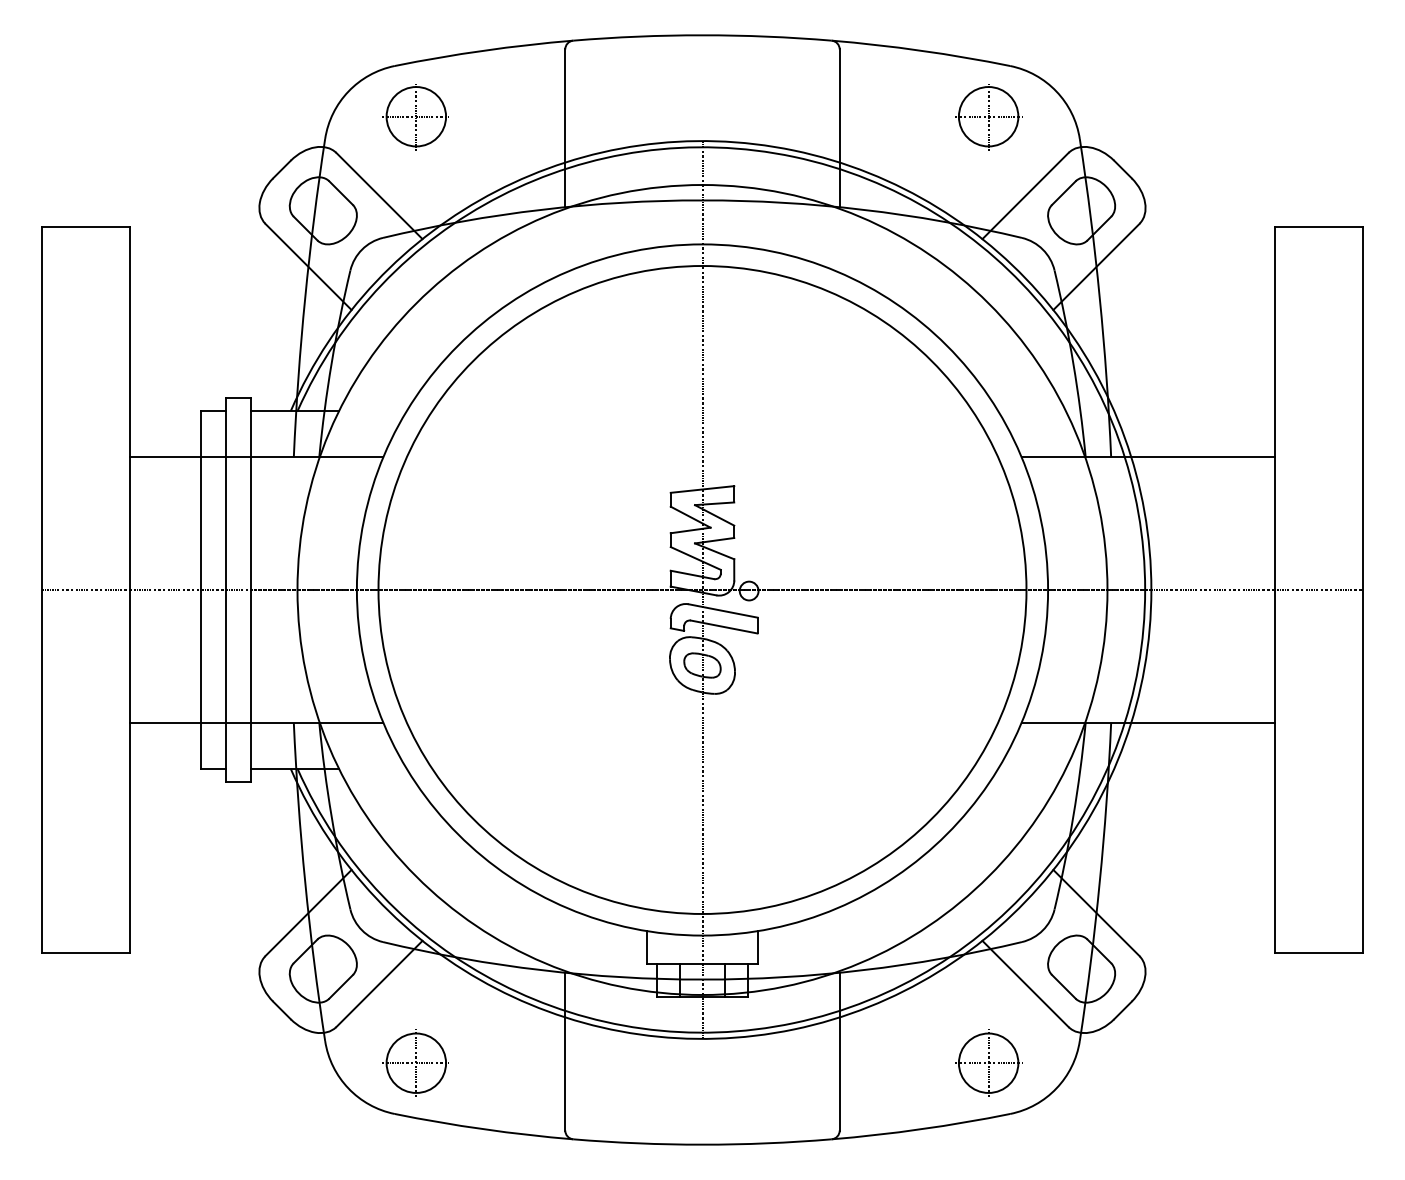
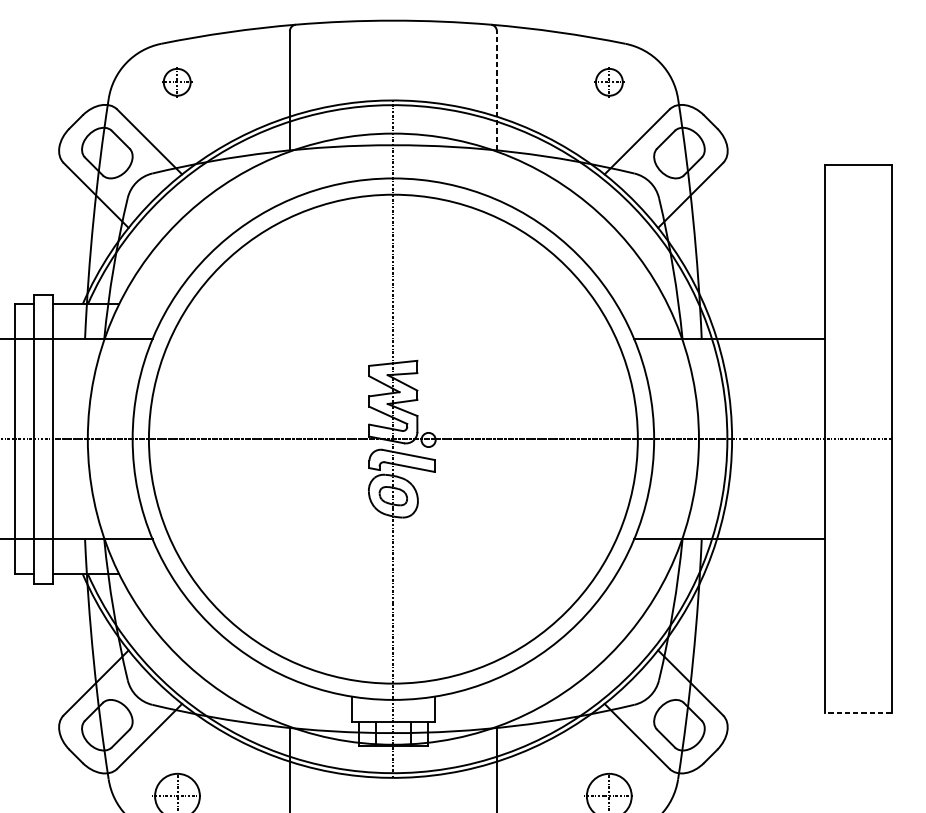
part: (415, 117) -> (176, 82), size x0.6
part: (988, 117) -> (609, 82), size x0.6
line: (839, 128) -> (496, 90), solid -> dashed
line: (1318, 953) -> (858, 713), solid -> dashed

